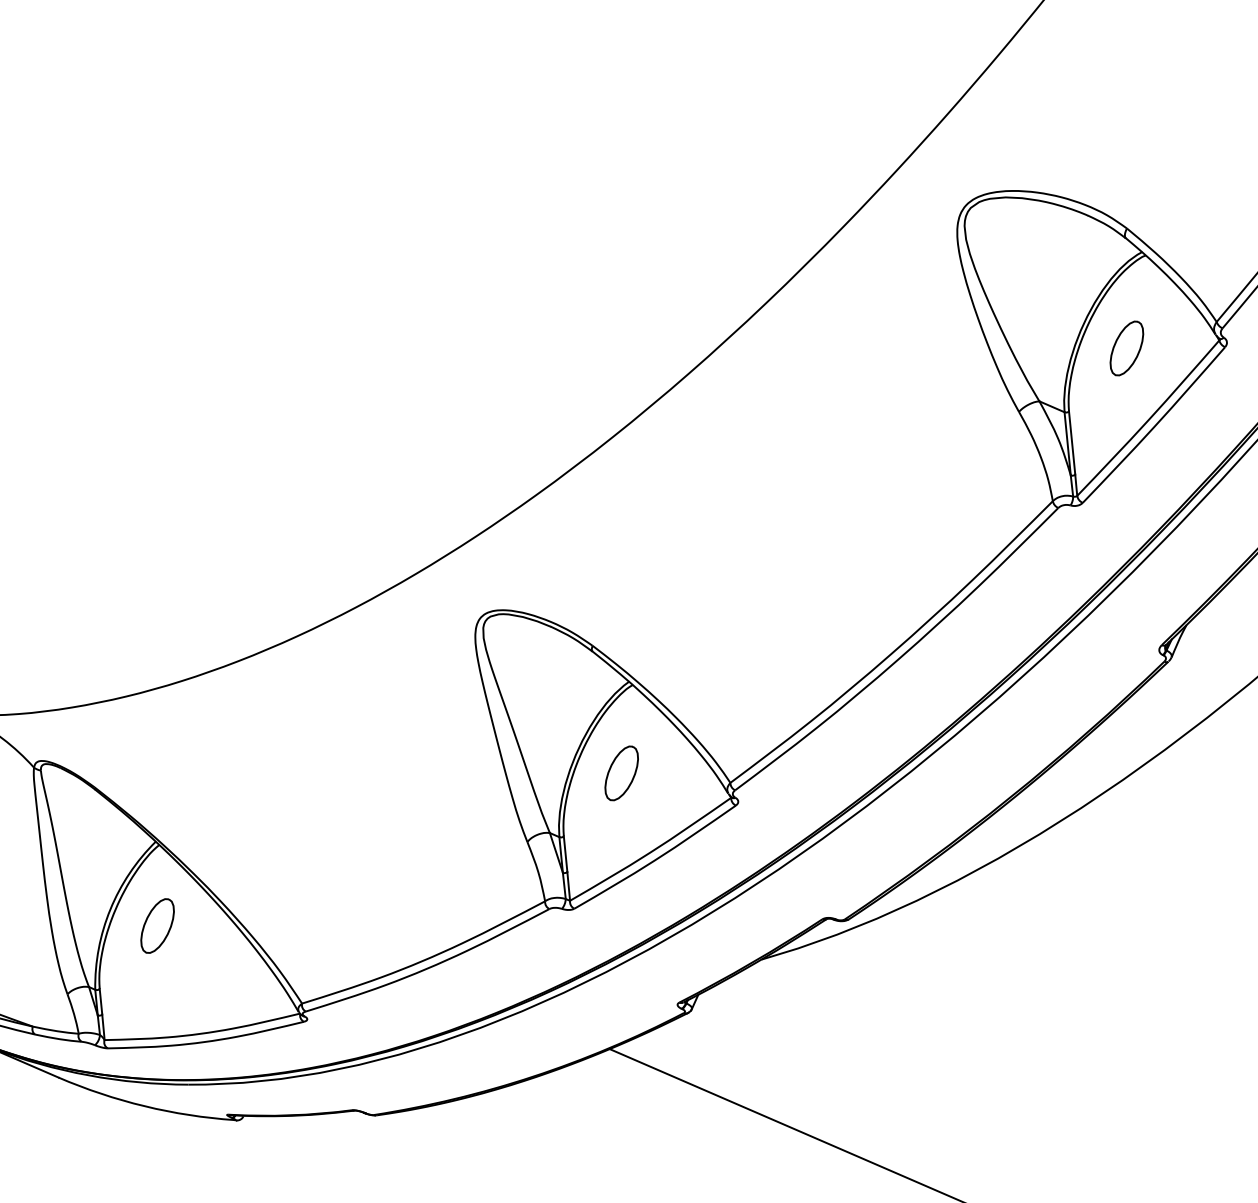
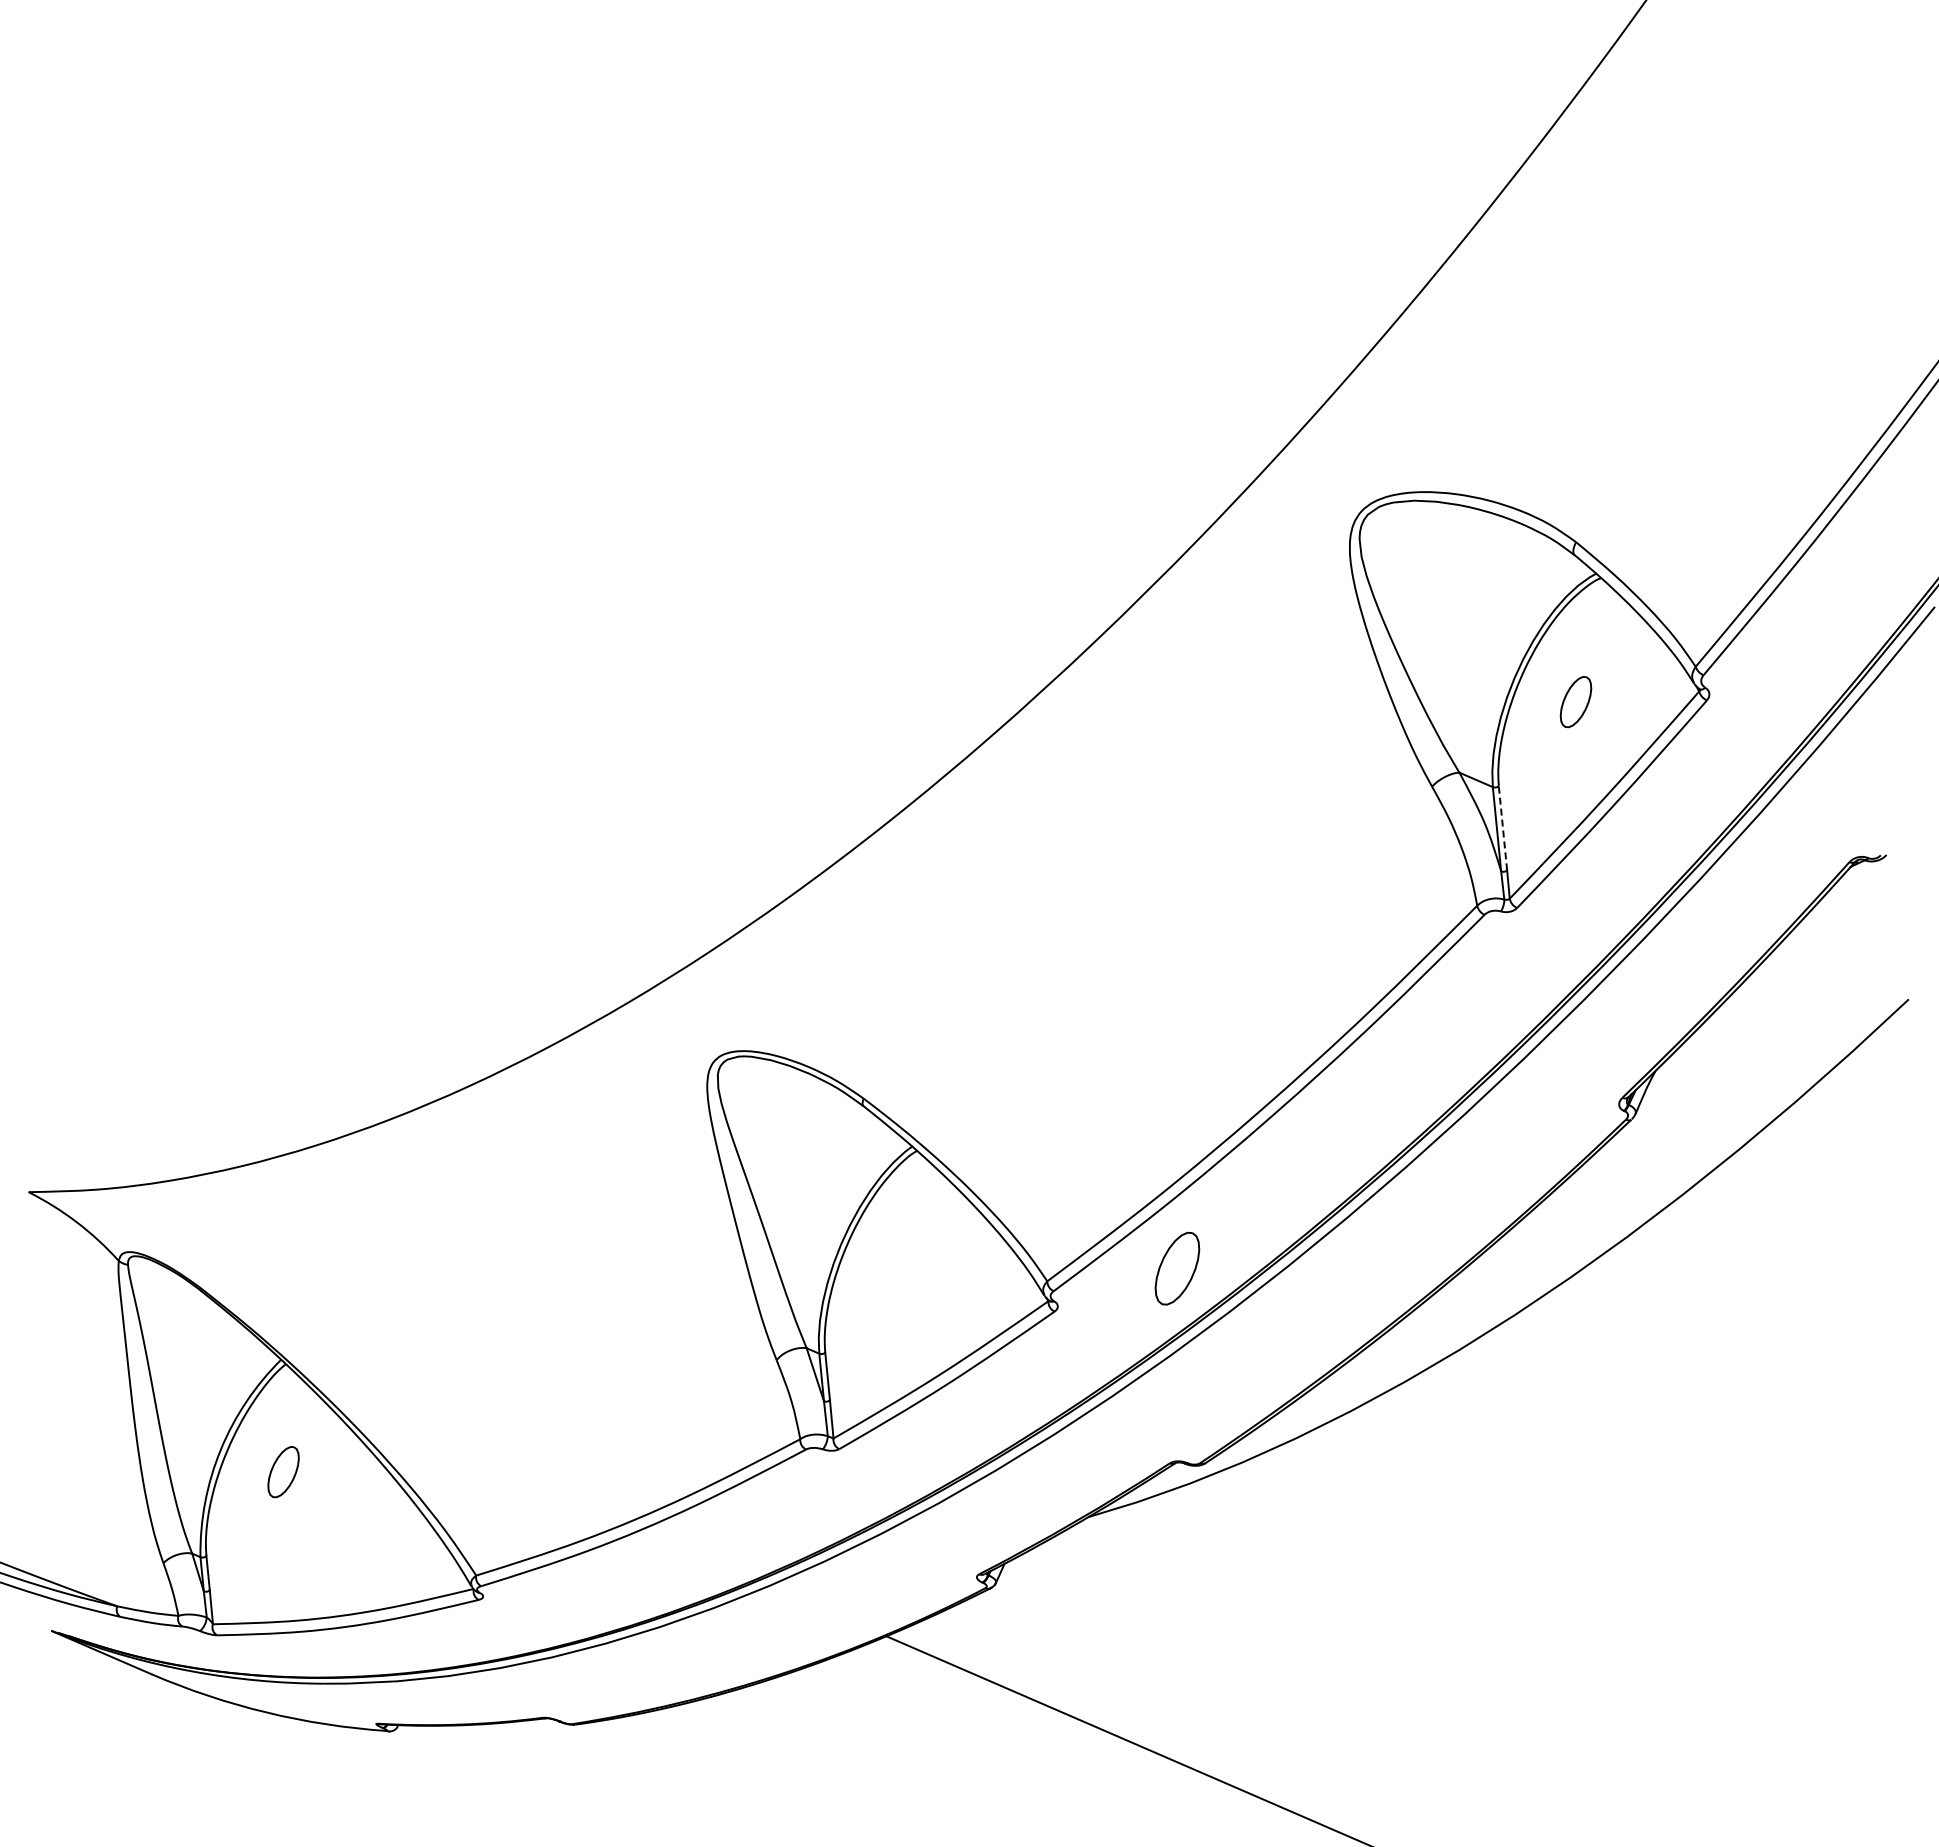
part: (1126, 348) -> (1575, 701), size x0.7
line: (1071, 442) -> (1502, 827), solid -> dashed
part: (621, 773) -> (1177, 1268), moved
part: (157, 925) -> (283, 1471), size x0.7

